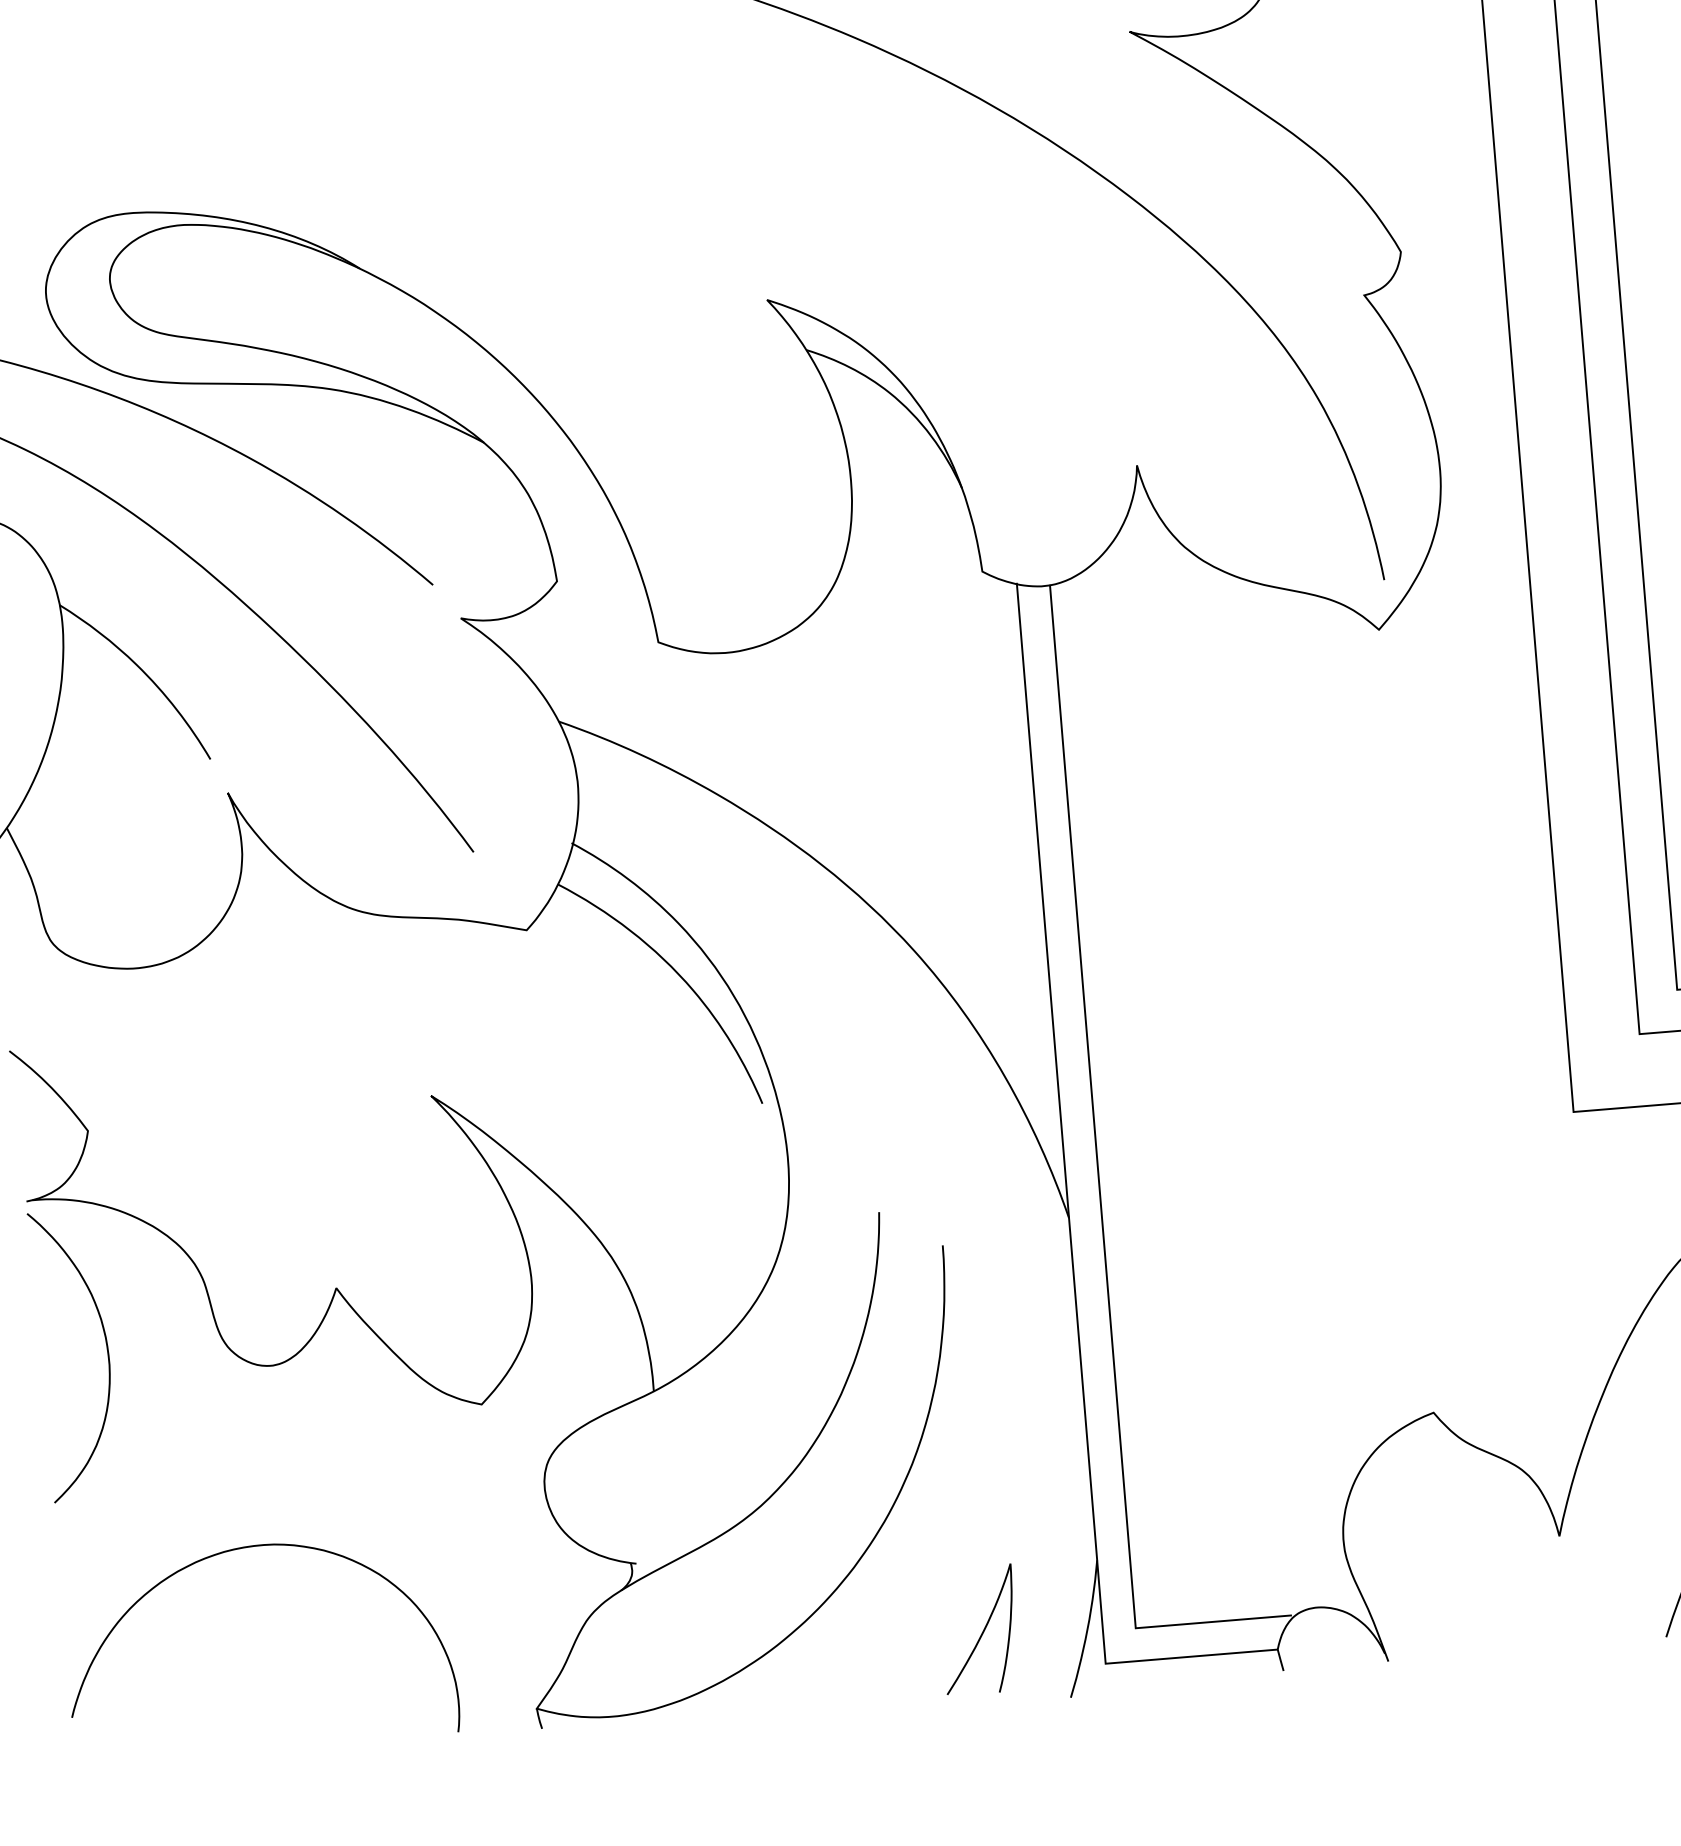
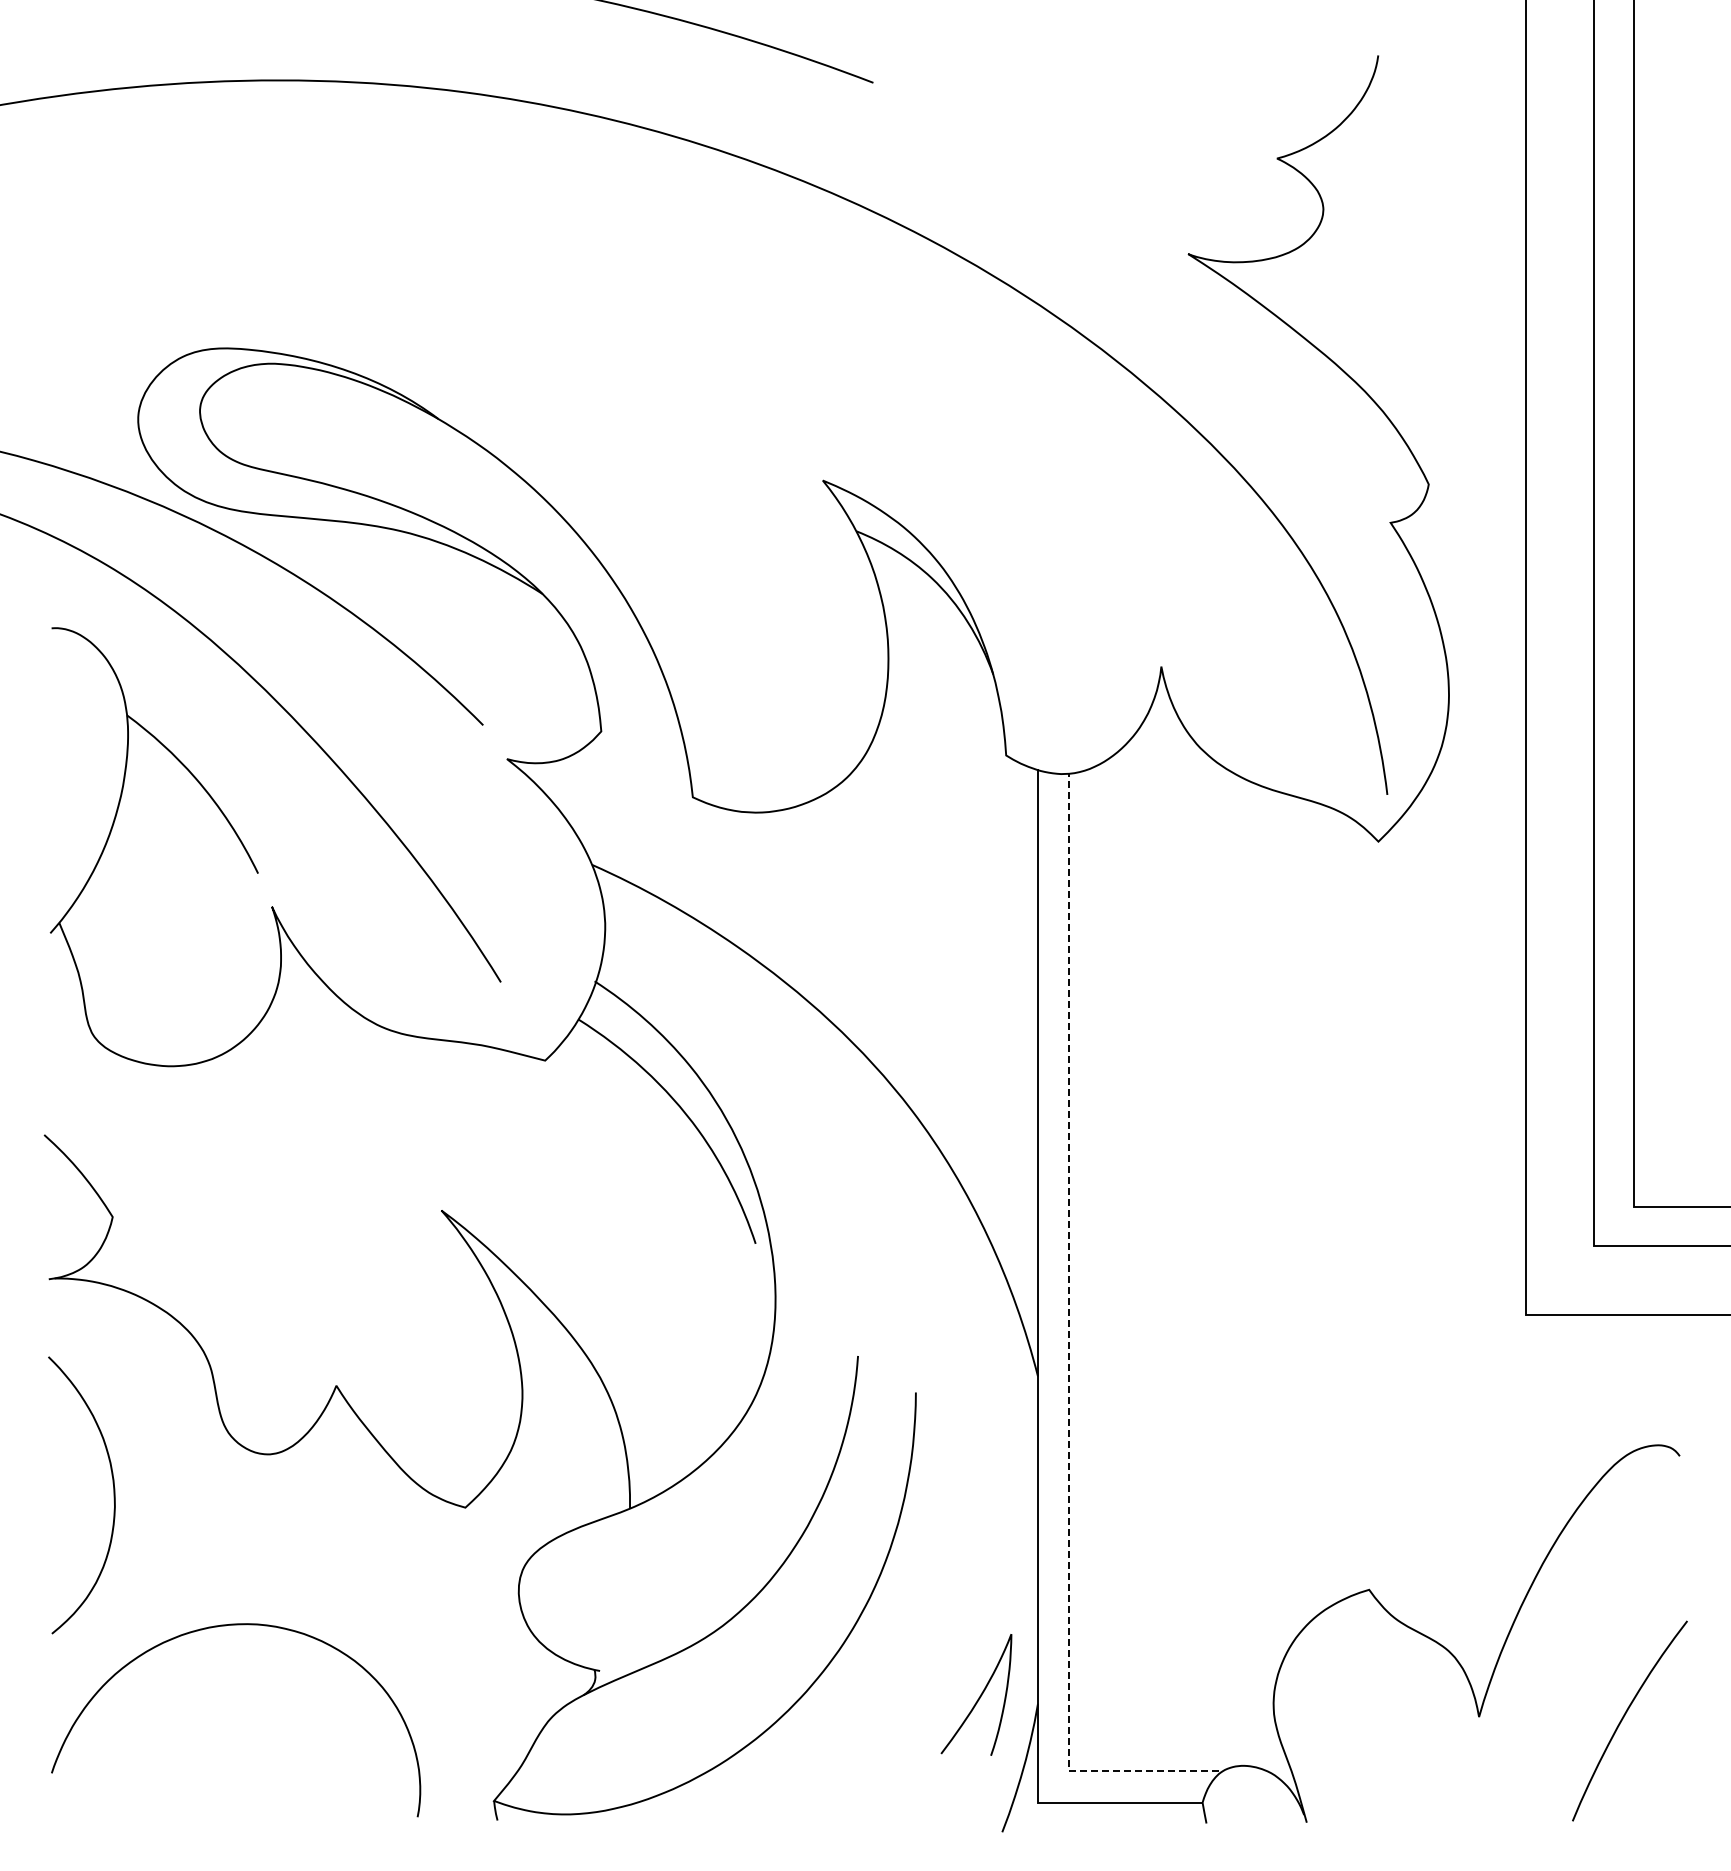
line: (1099, 1185) -> (1069, 1347), solid -> dashed
curve: (107, 1353) -> (113, 1495), moved
curve: (982, 1631) -> (979, 1696), moved

